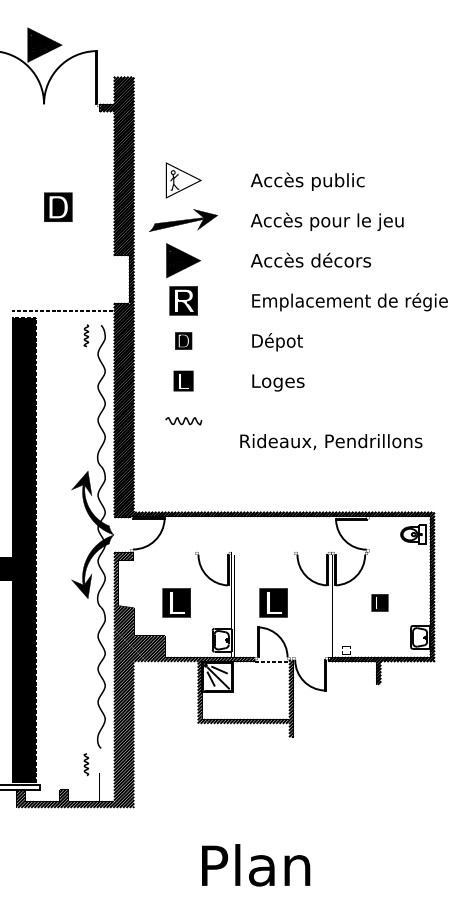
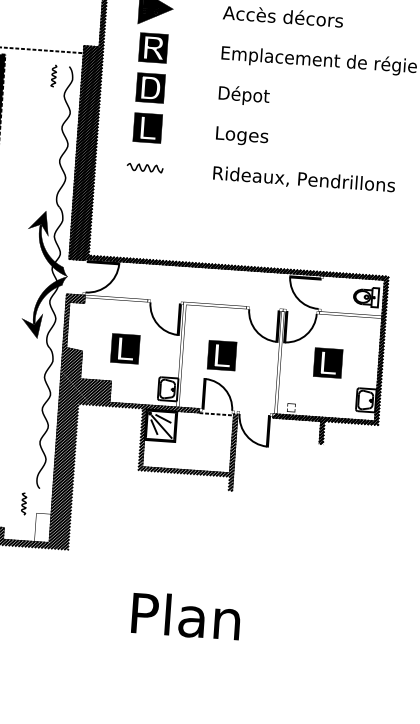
part: (183, 340) -> (150, 87), size x1.67
part: (183, 380) -> (147, 127), size x1.43
text: (331, 441) -> (304, 179), moved
part: (379, 602) -> (327, 362), size x1.67

